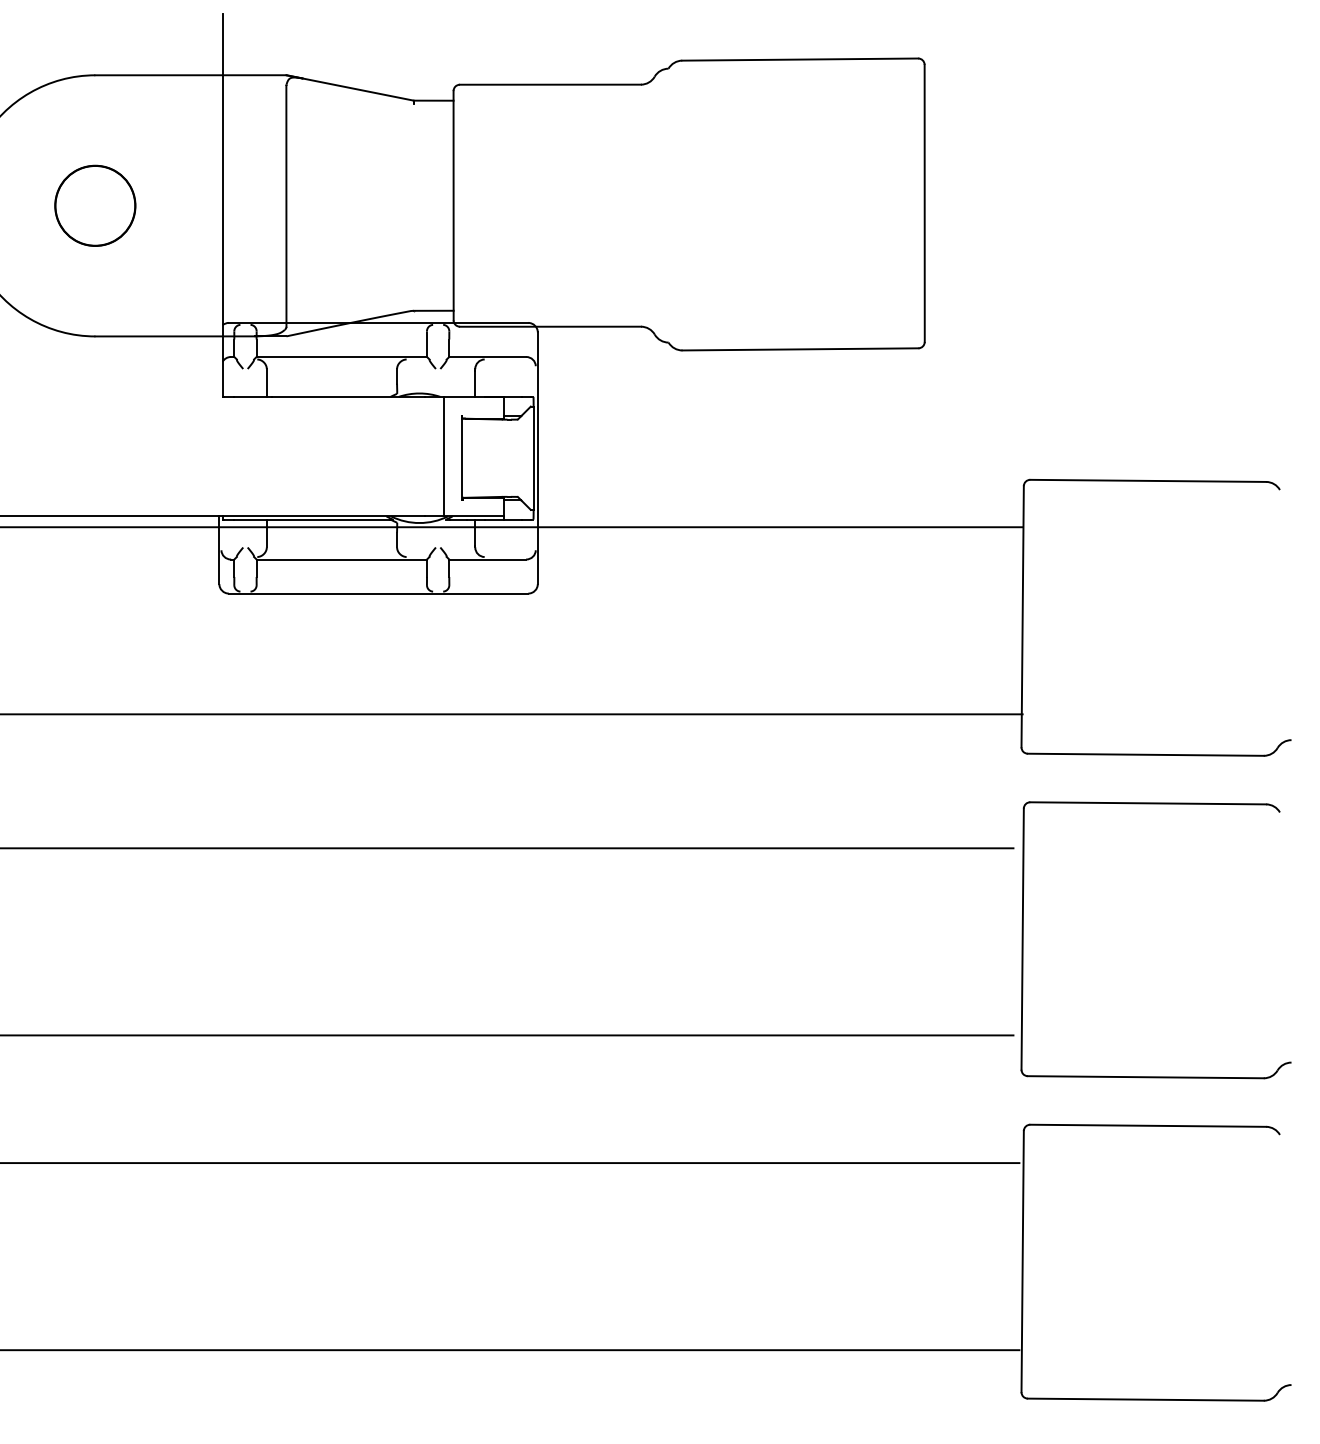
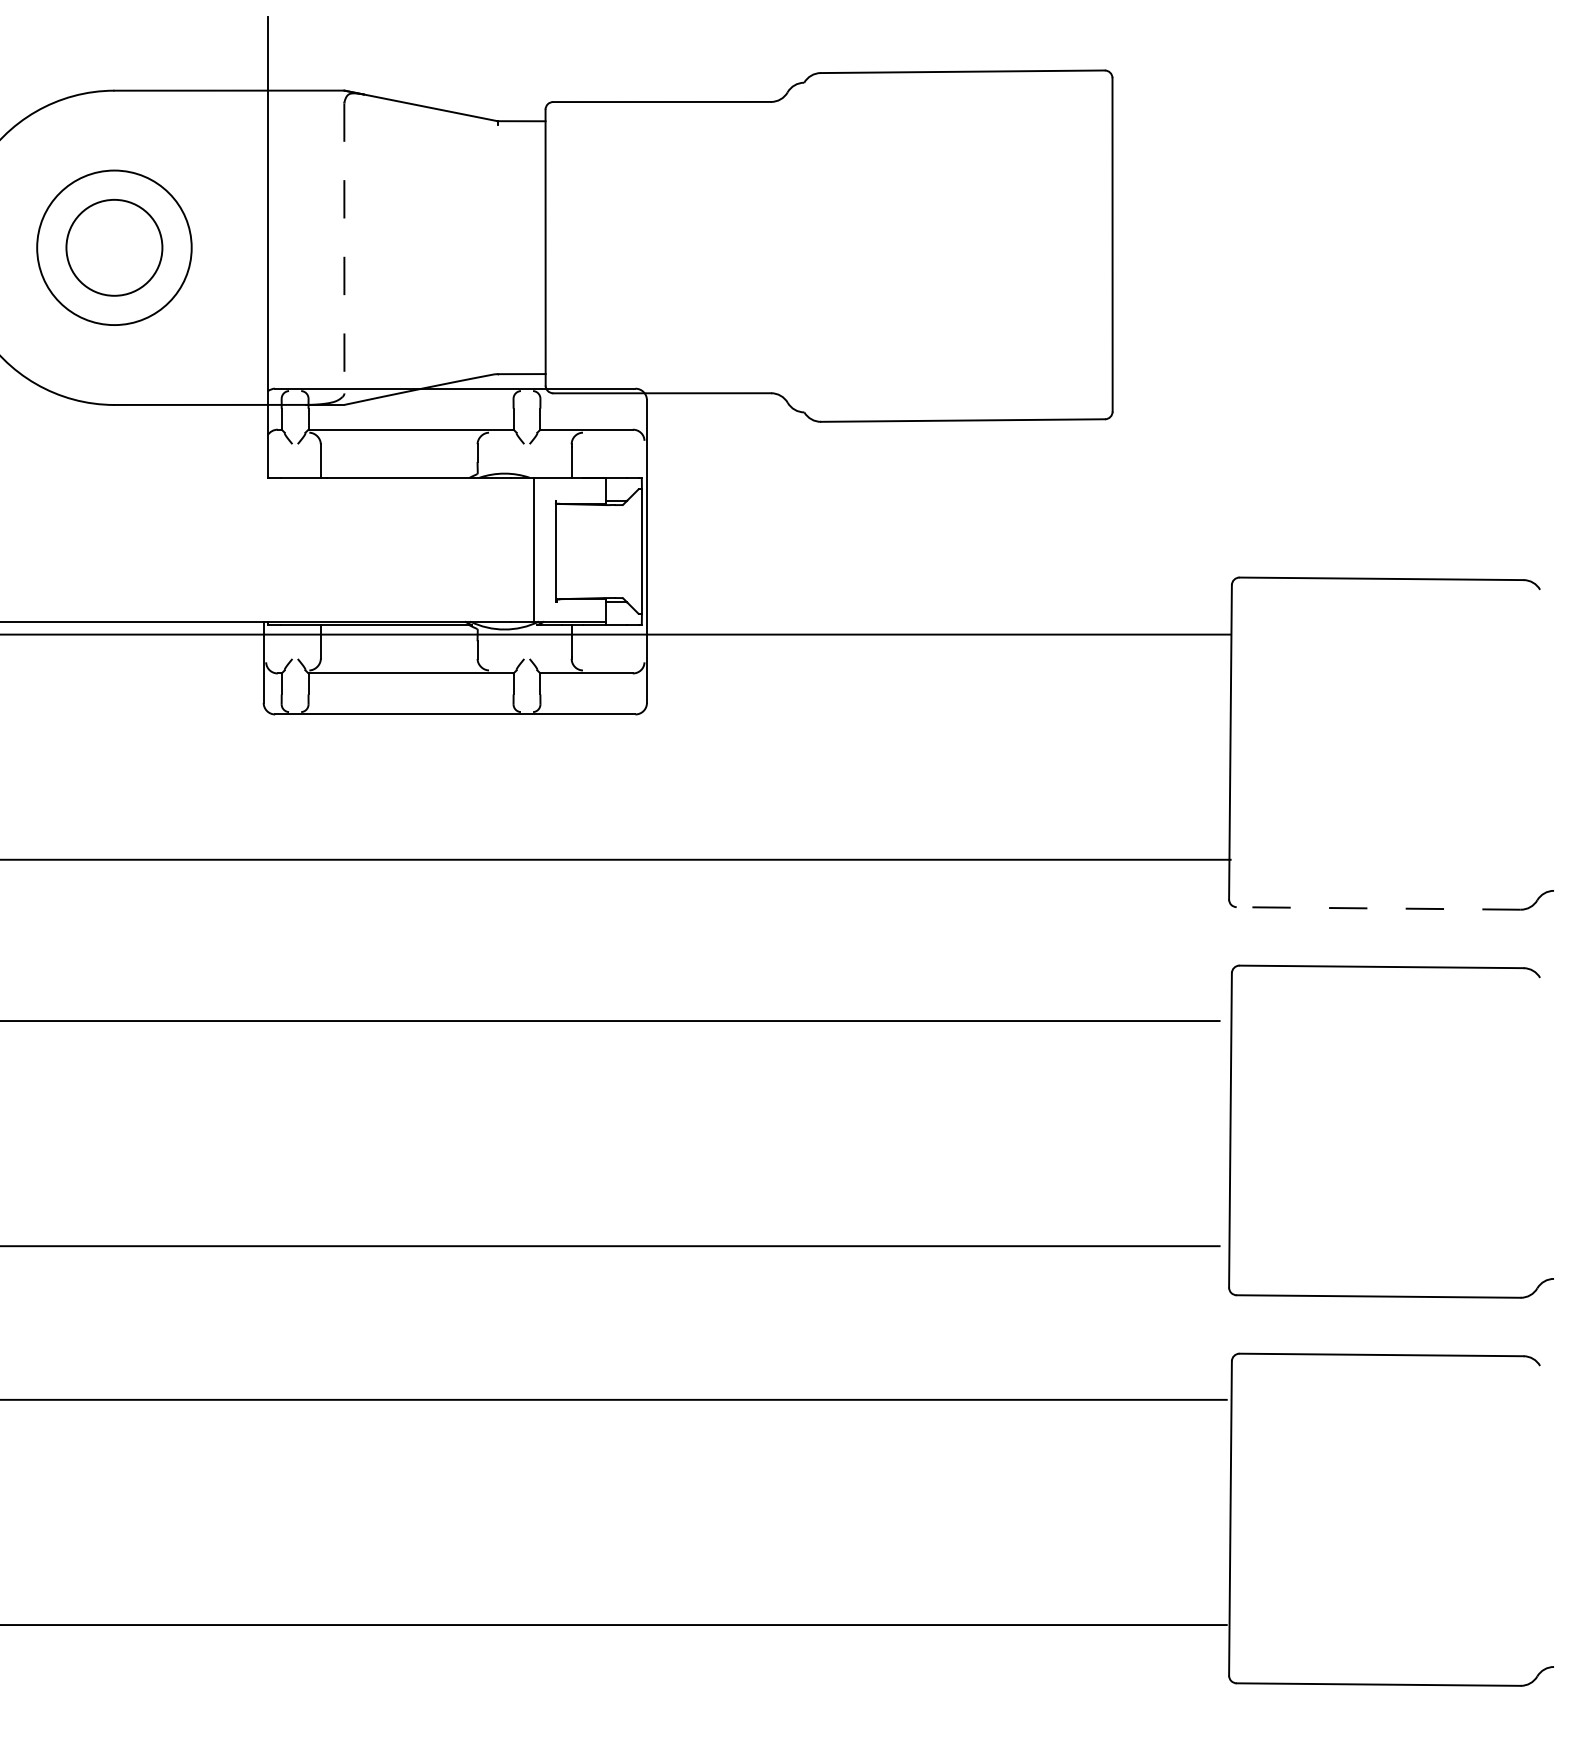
circle: (95, 205) -> (114, 247), size x1.6
line: (286, 206) -> (344, 248), solid -> dashed
line: (1145, 754) -> (1378, 908), solid -> dashed

